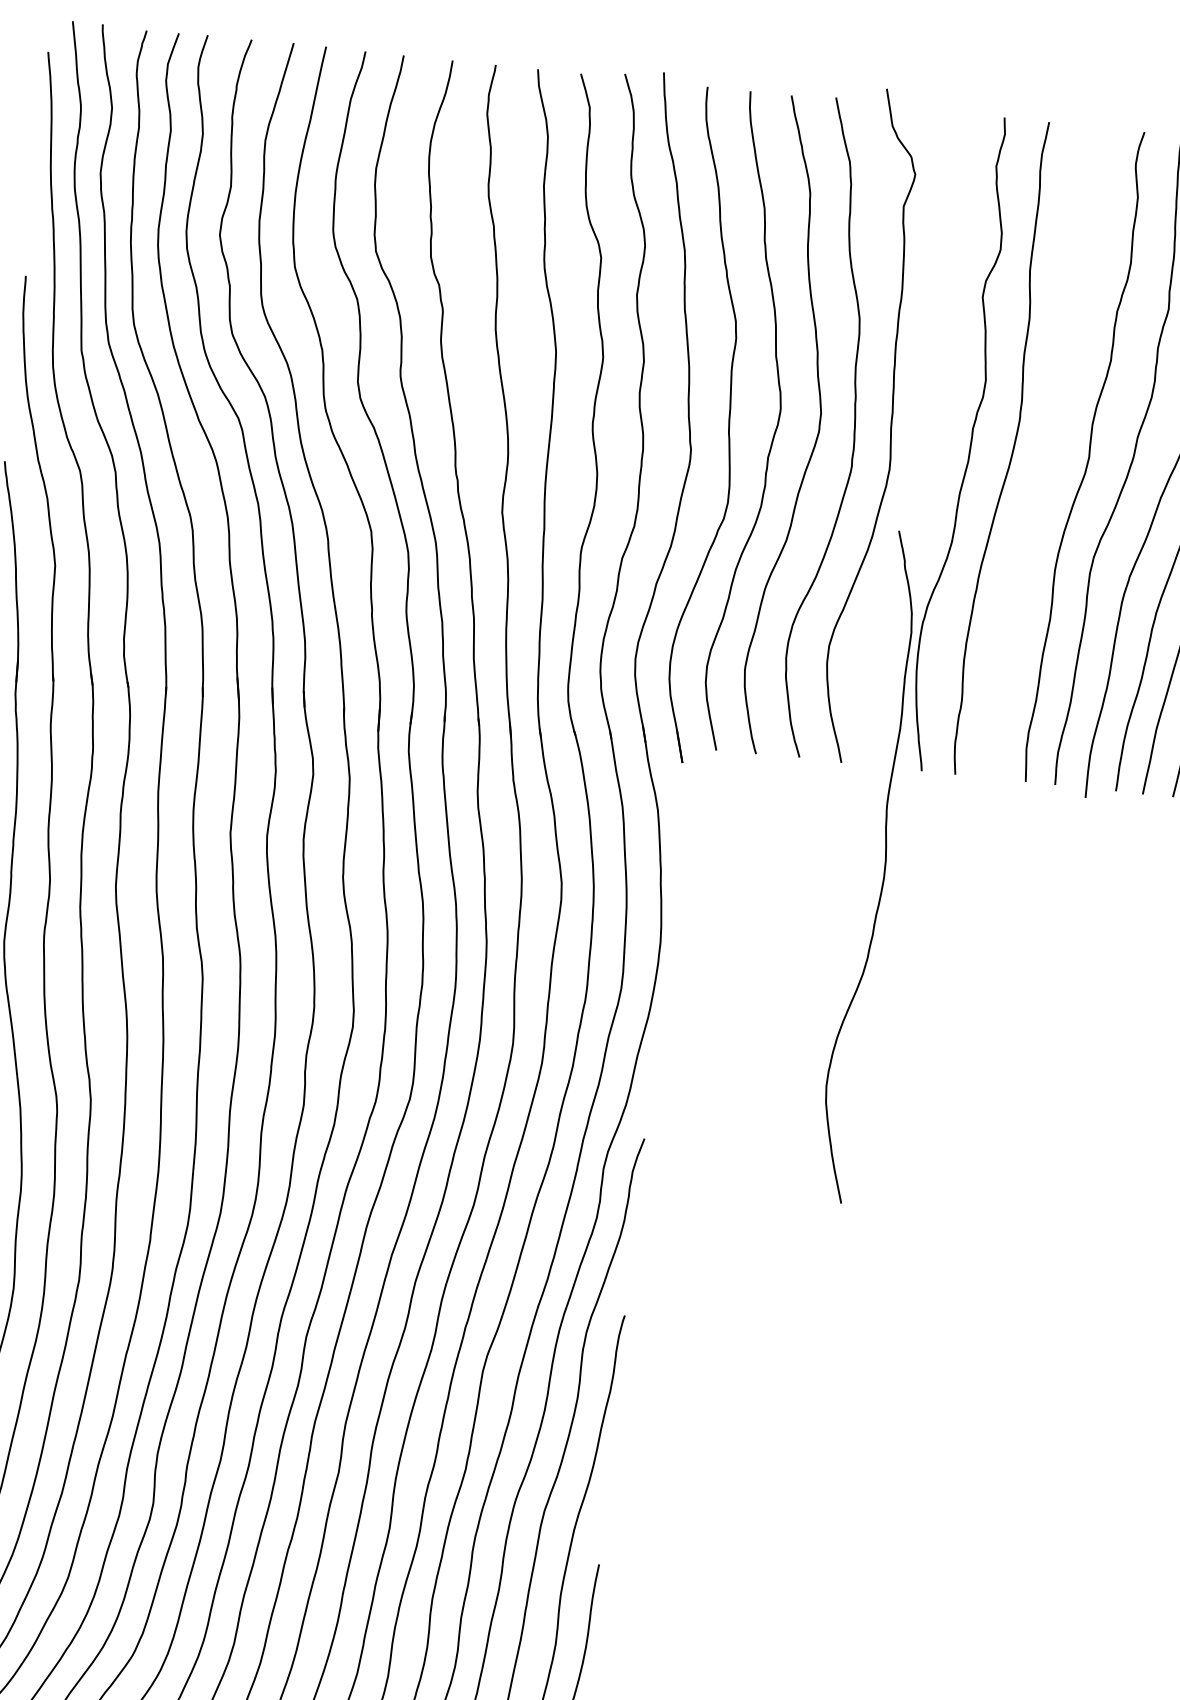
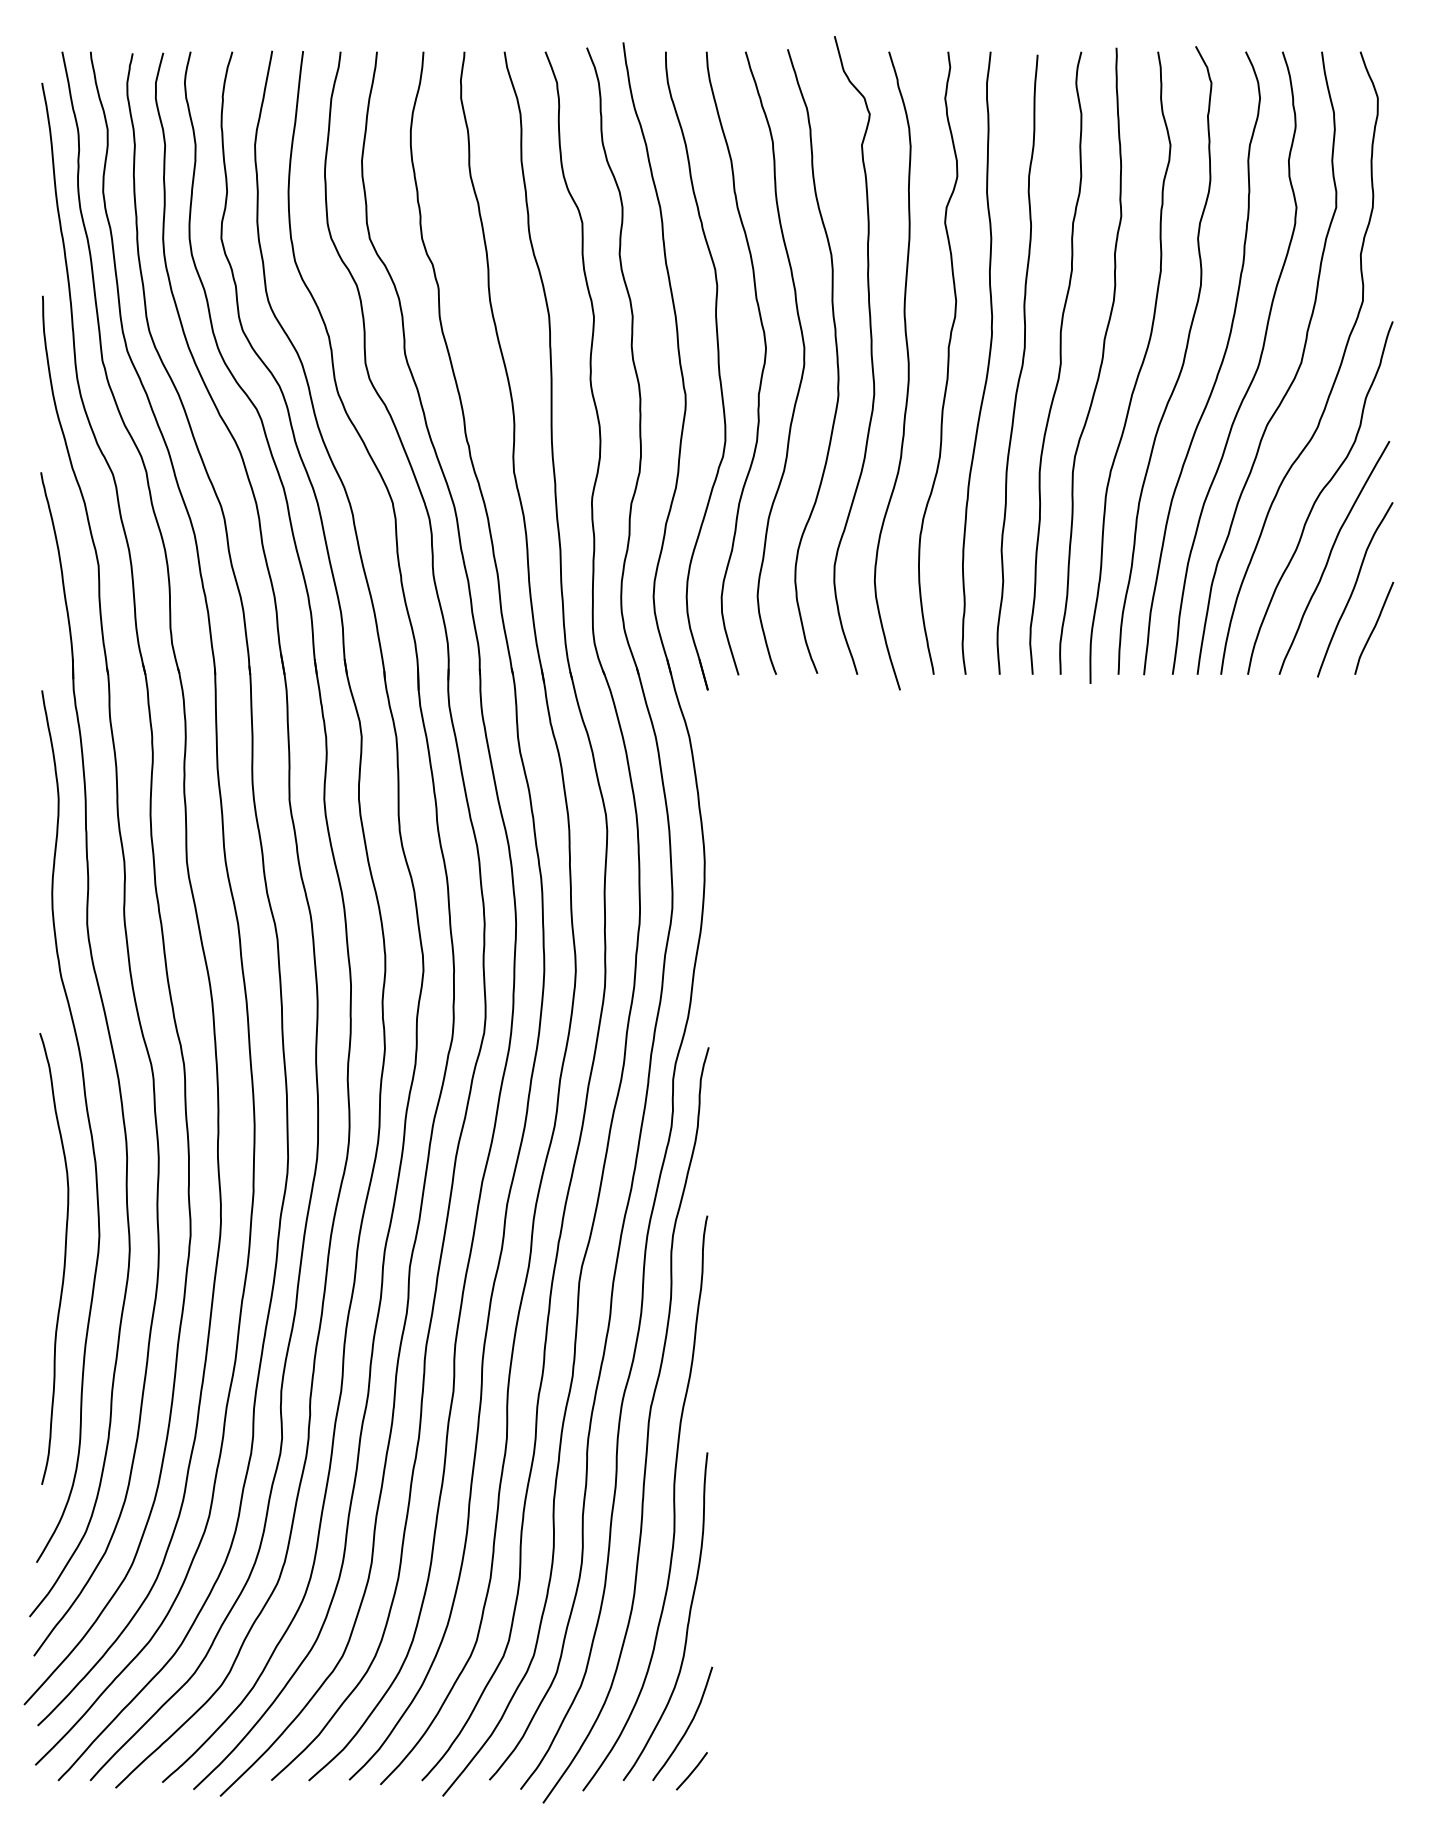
curve: (1047, 454) -> (1021, 364), added
curve: (883, 867) -> (907, 370), moved

